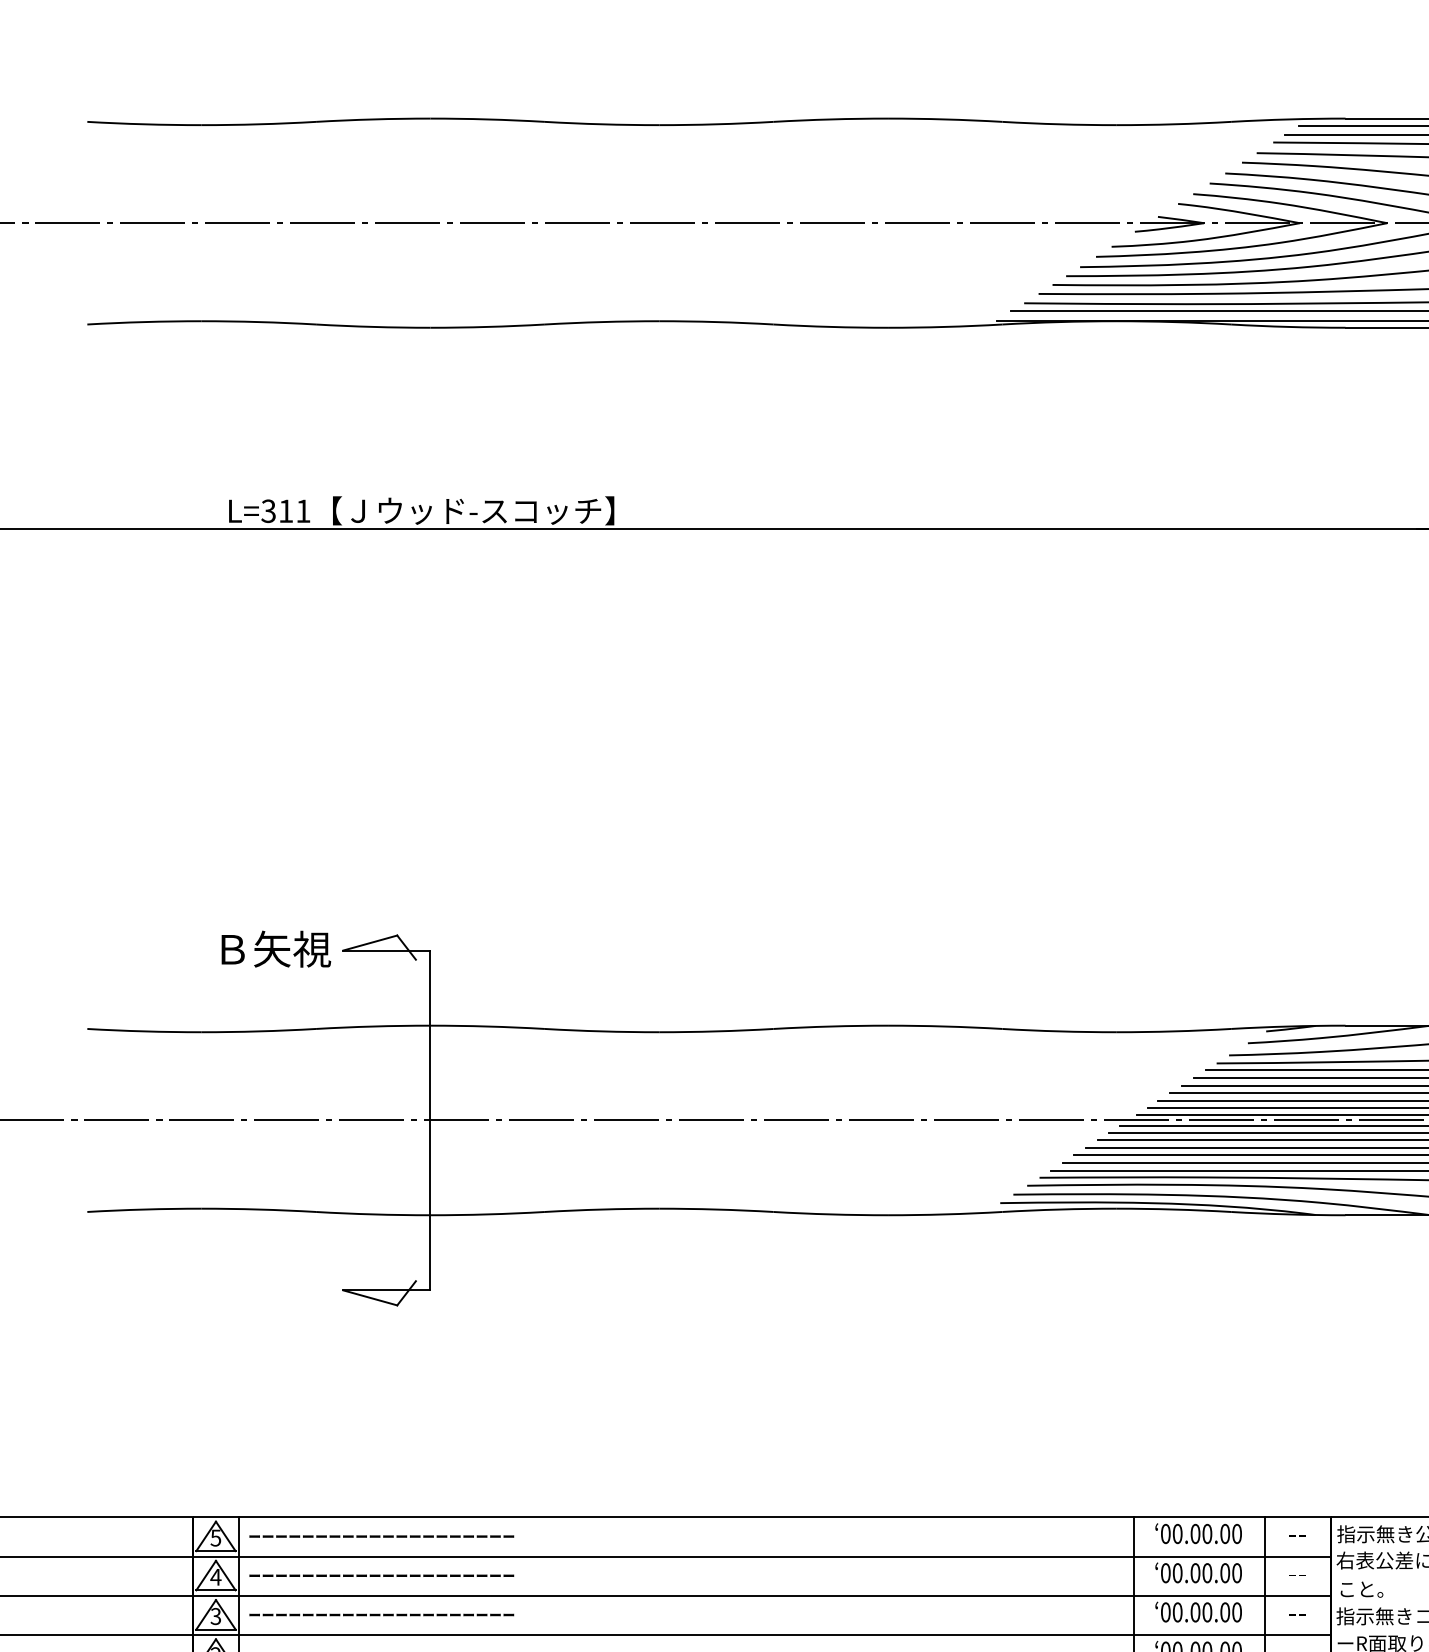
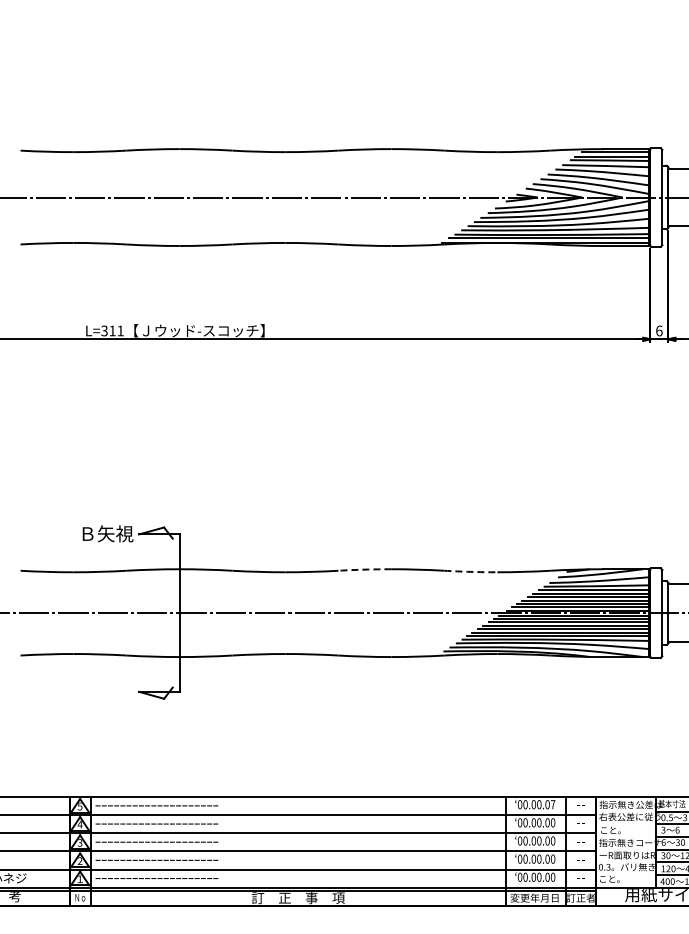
arc: (829, 1026) -> (364, 569), solid -> dashed
arc: (1058, 1030) -> (470, 571), solid -> dashed
text: (1235, 1533) -> (552, 804), 00.00.00 -> 00.00.07

